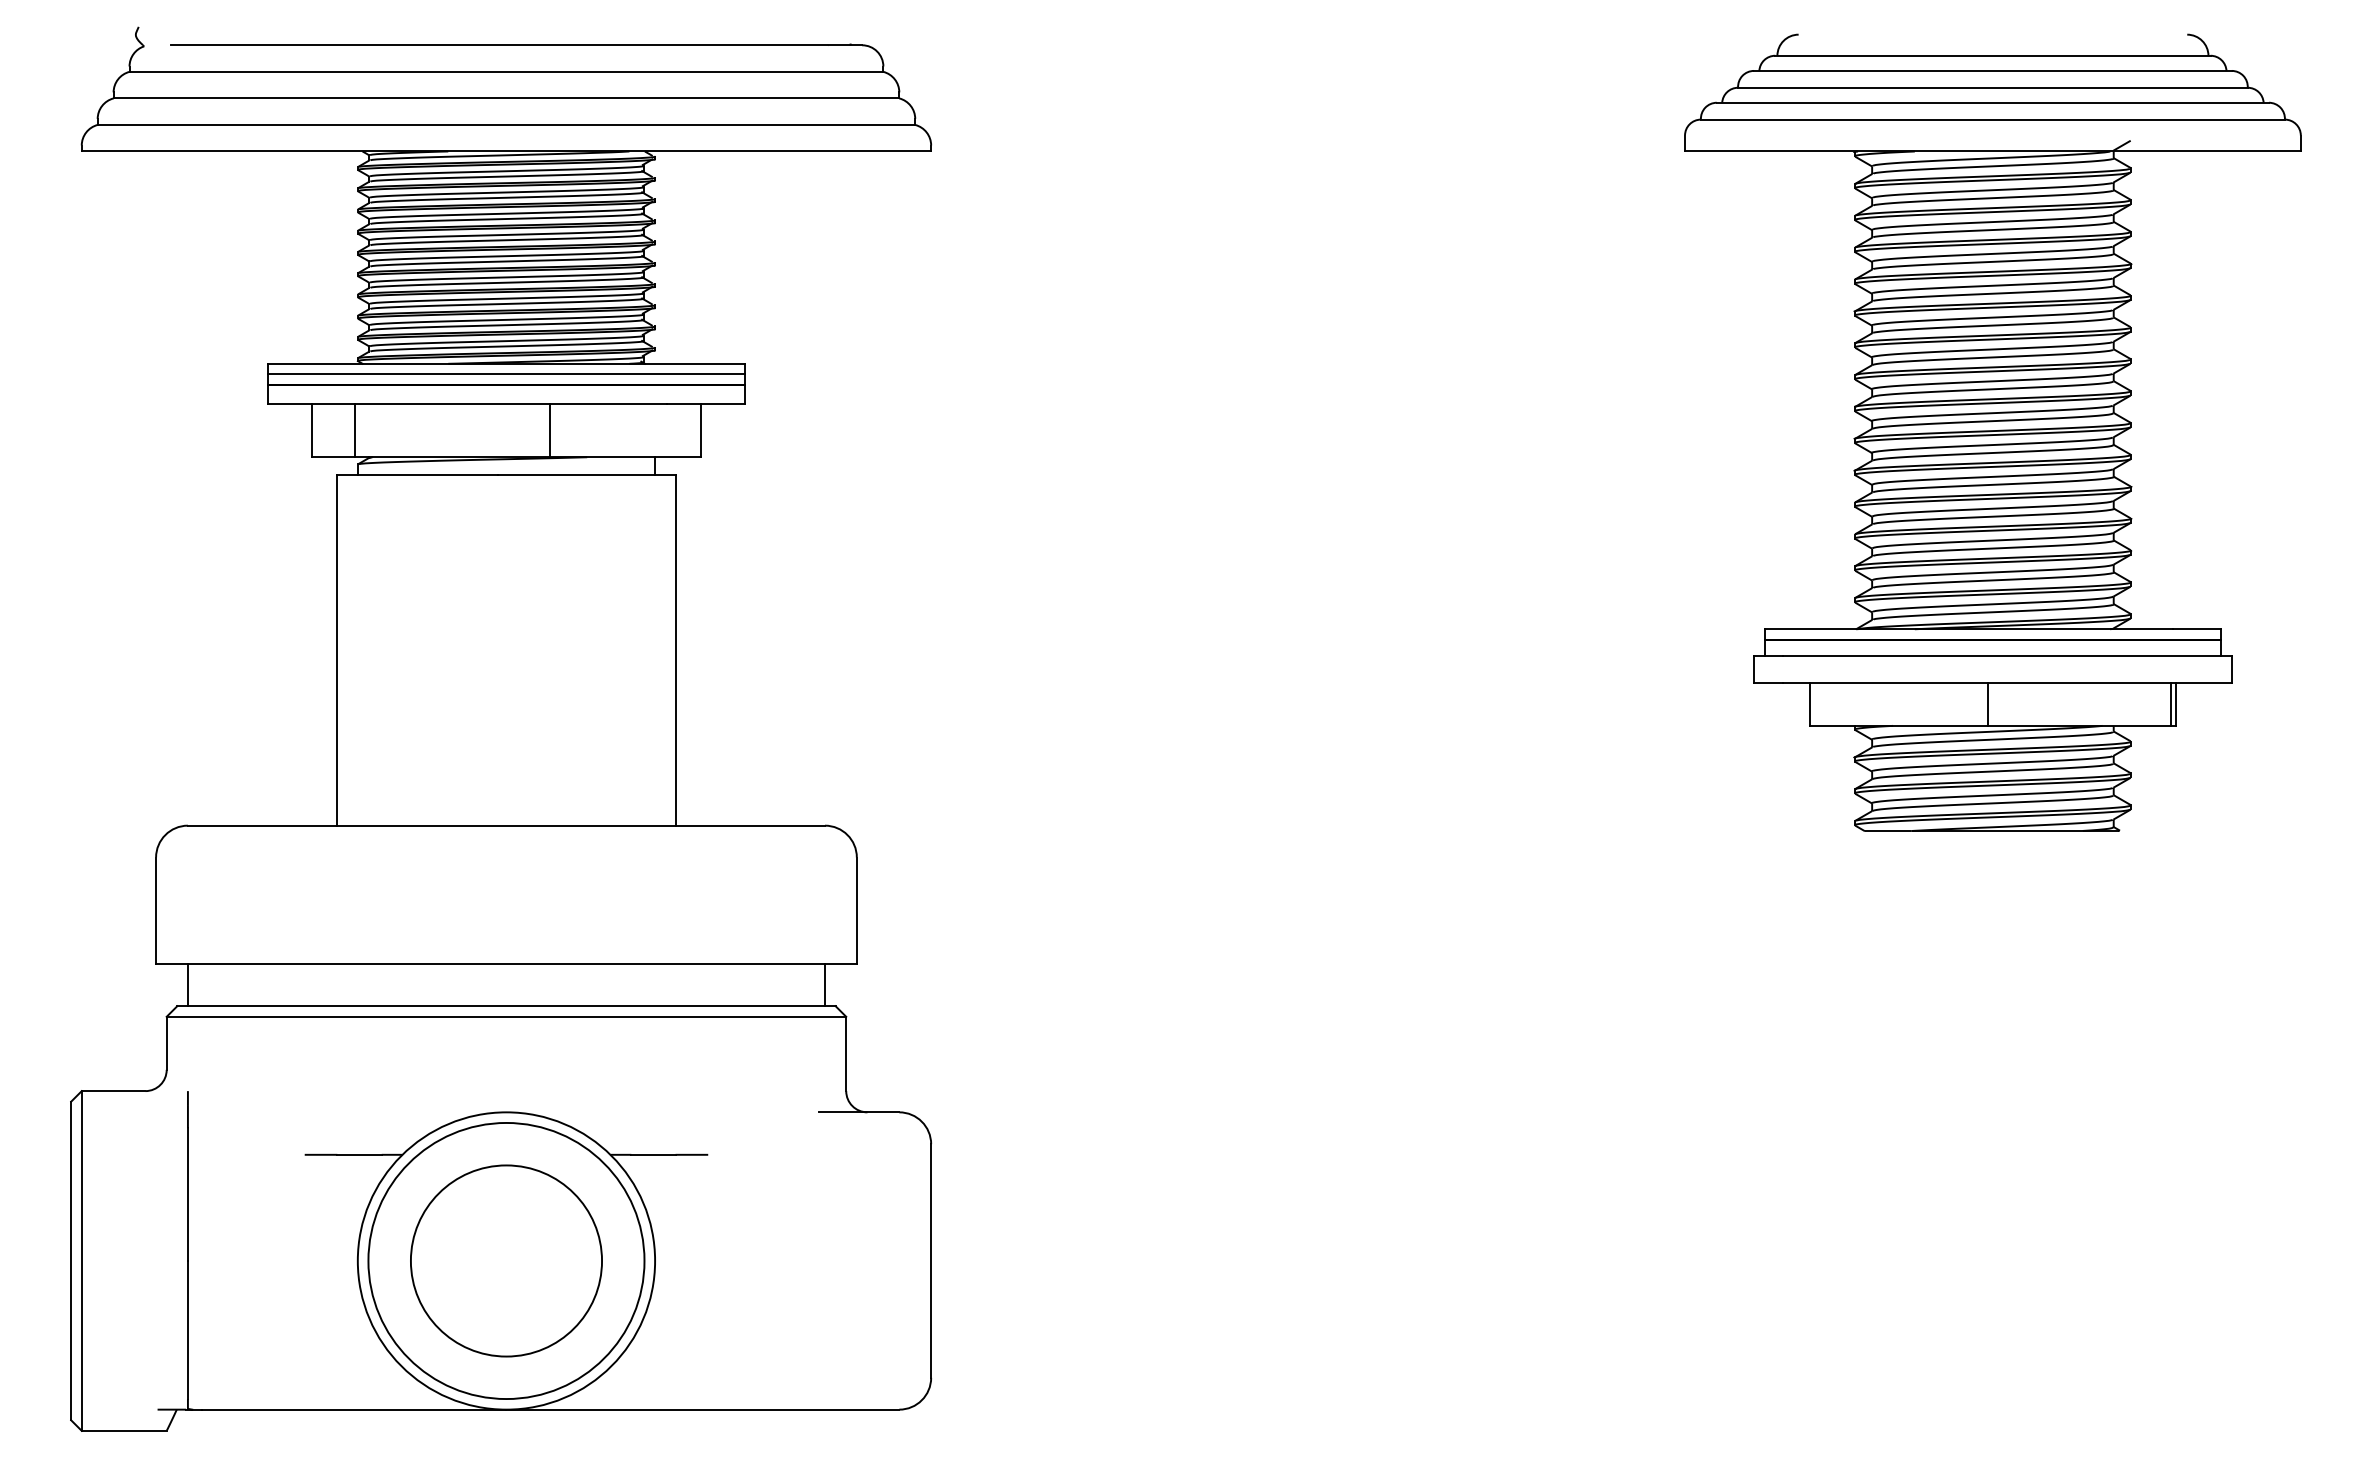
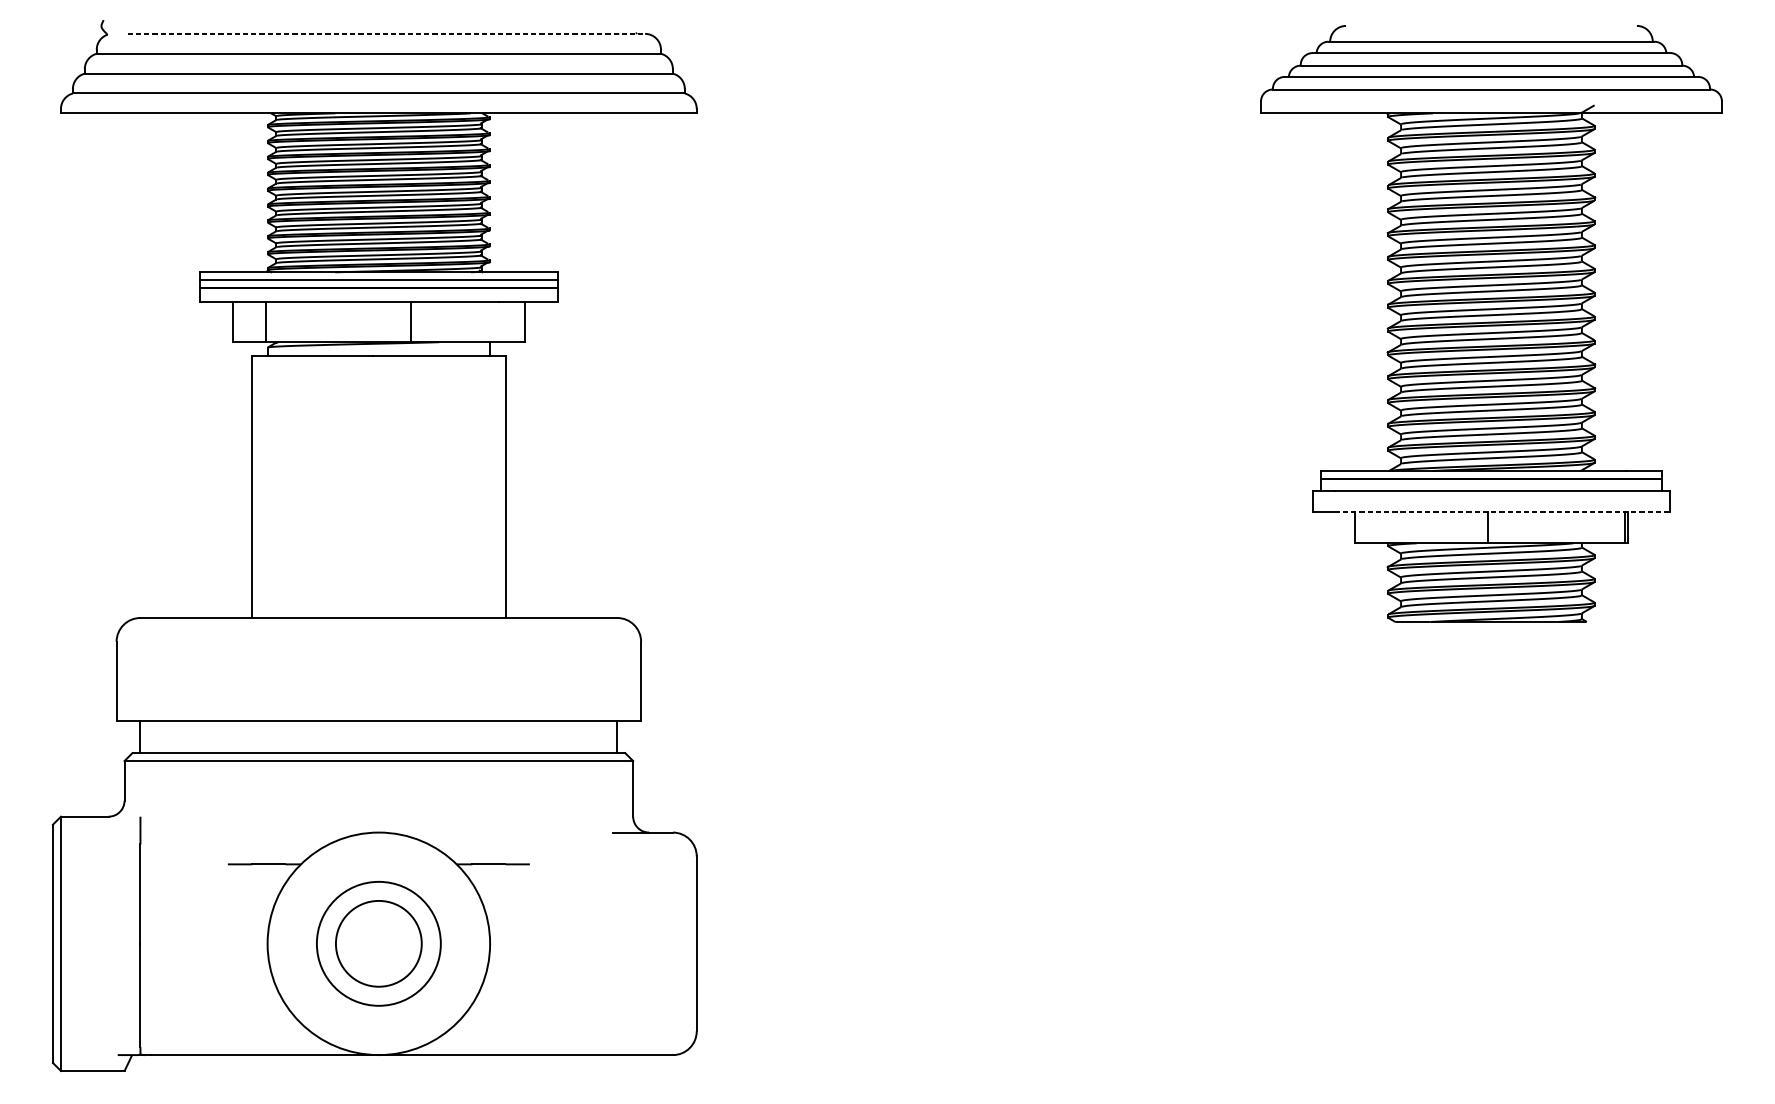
line: (516, 45) -> (386, 34), solid -> dashed
line: (2008, 683) -> (1503, 511), solid -> dashed
circle: (506, 1260) -> (378, 943), size x0.6
circle: (506, 1260) -> (378, 943), size x0.6

